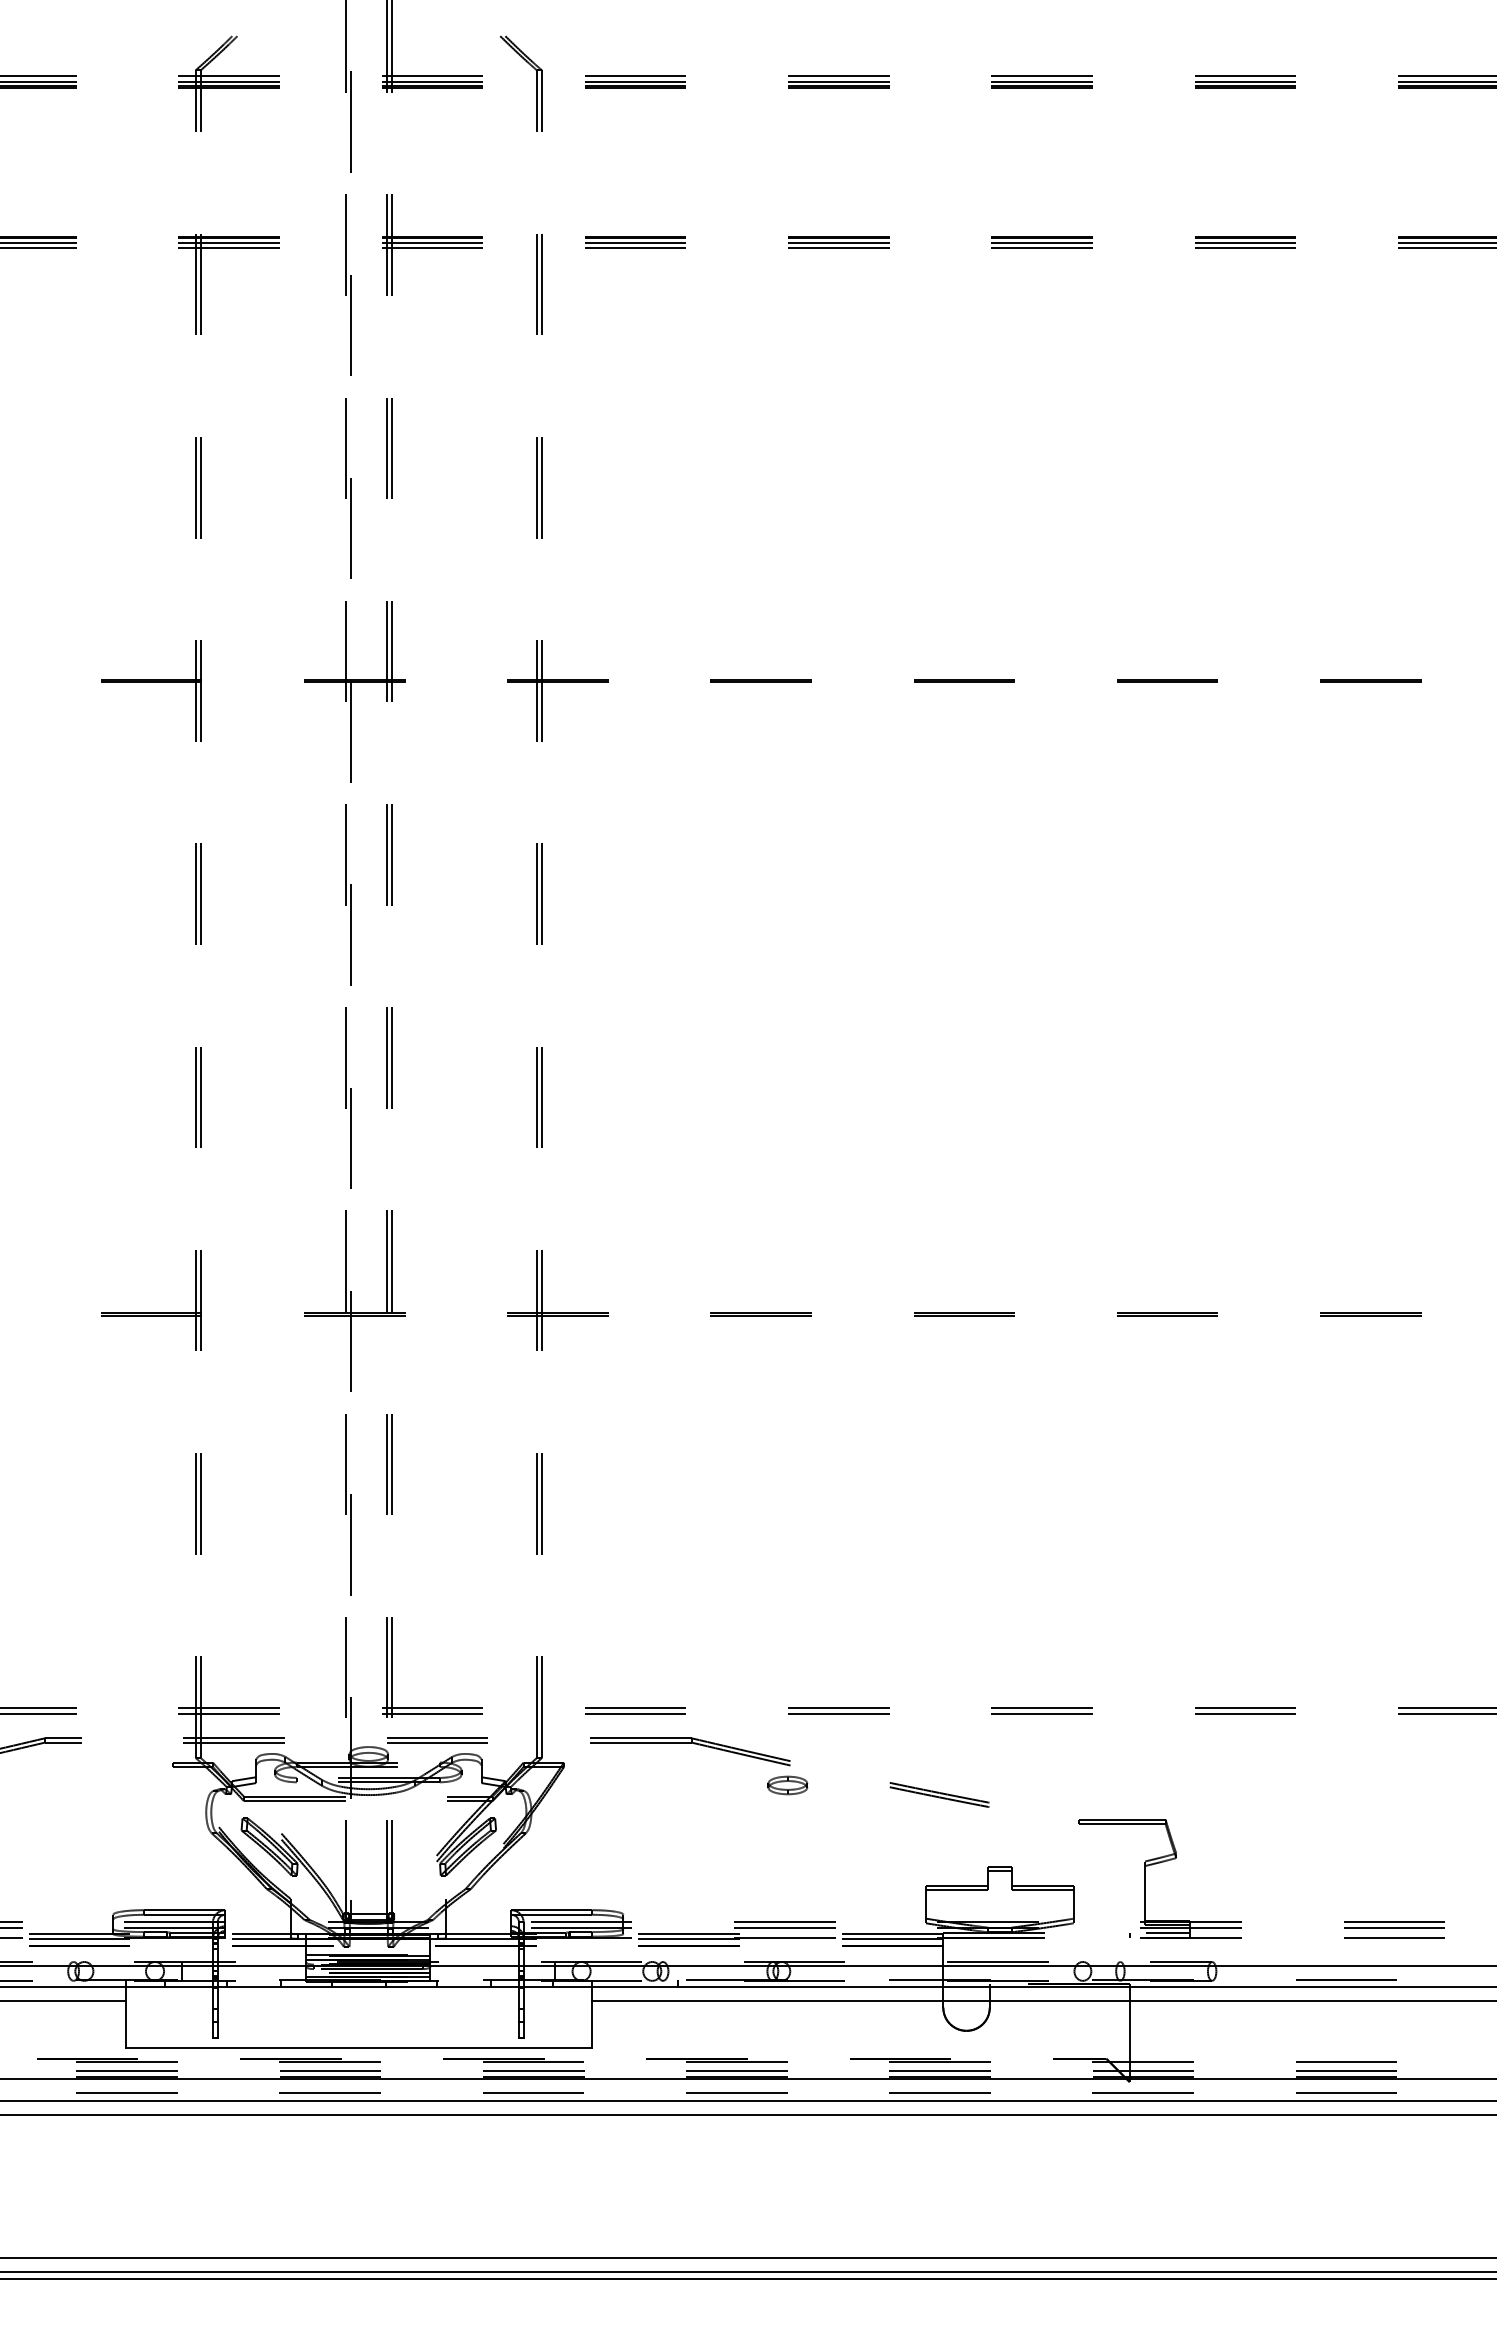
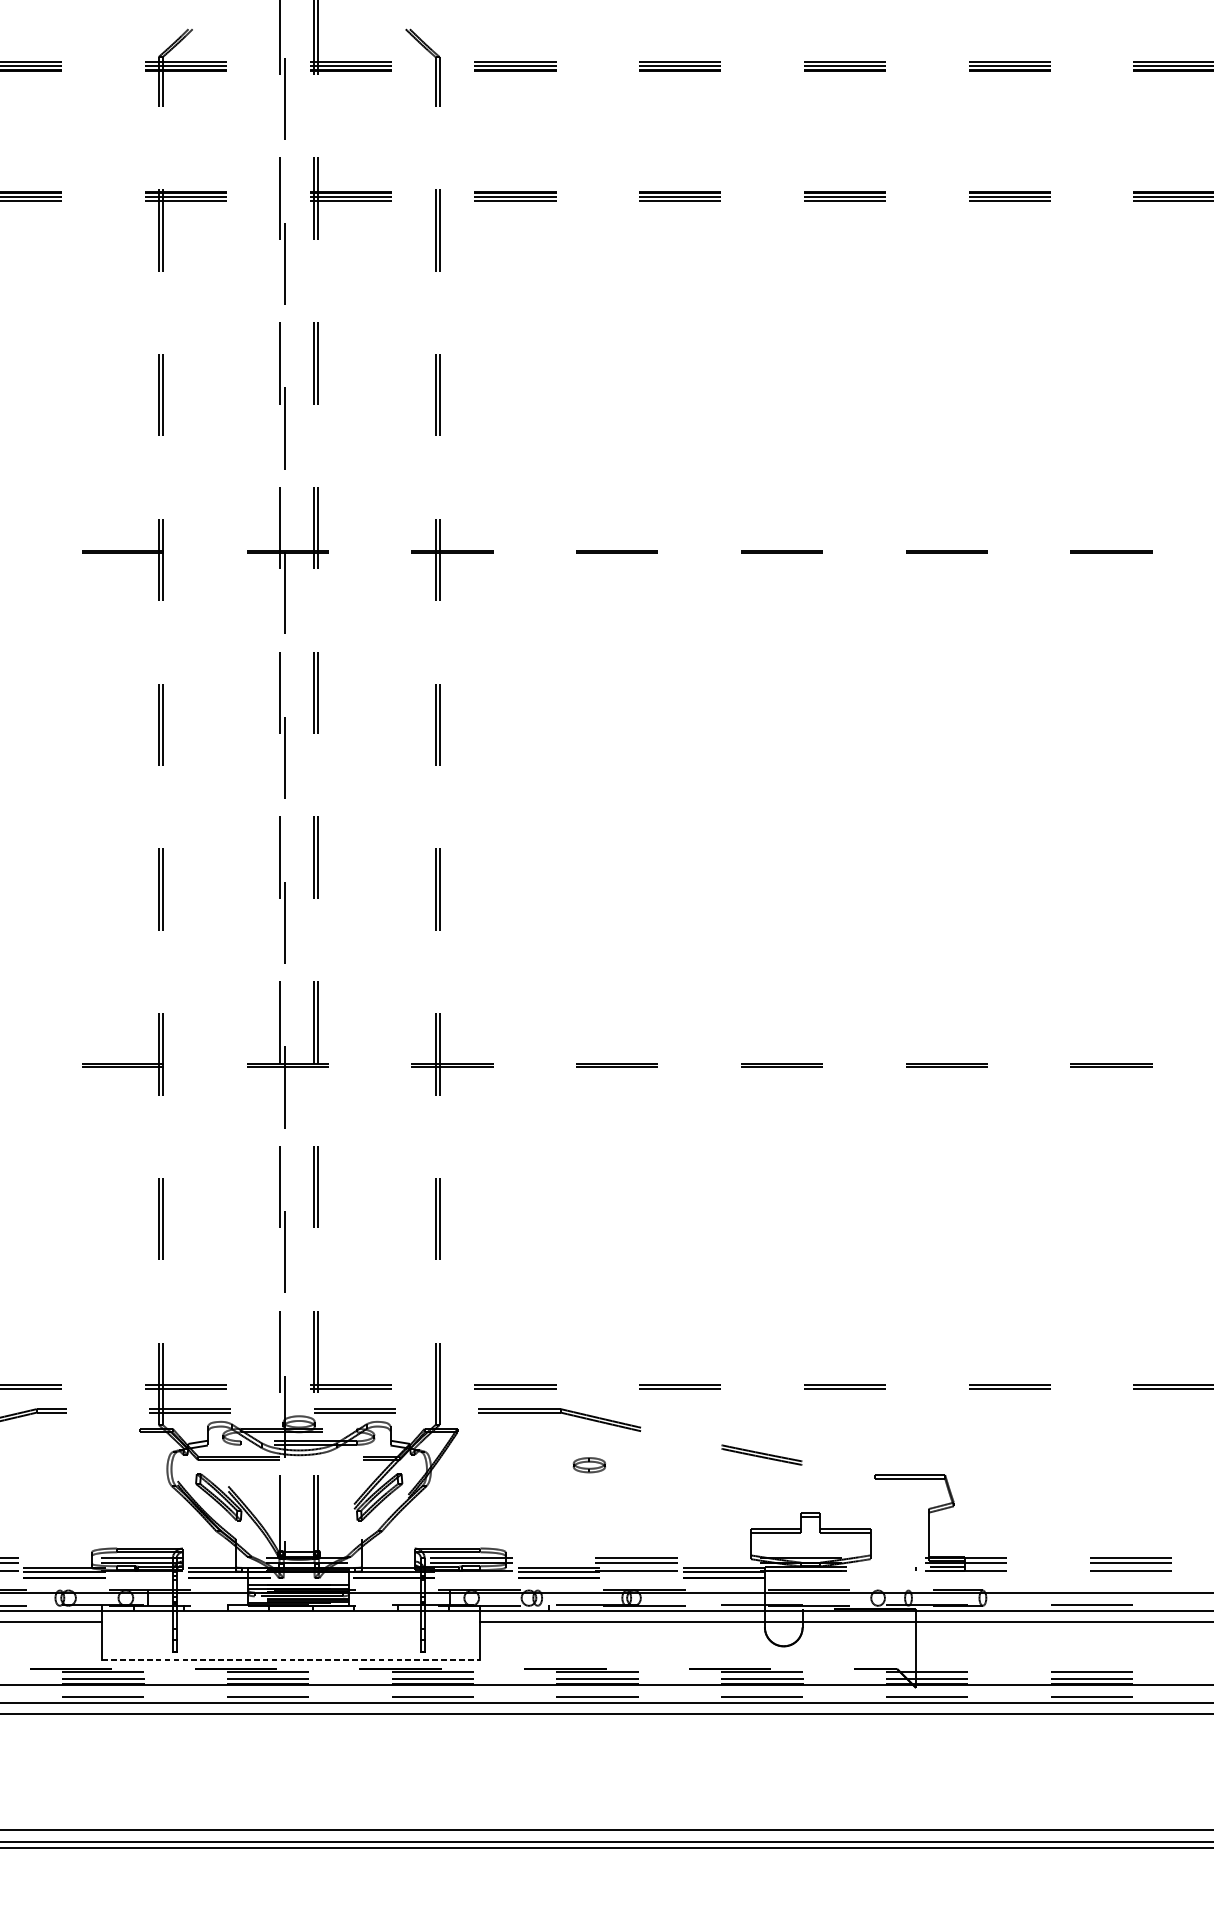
part: (787, 1785) -> (589, 1465), moved
line: (359, 2047) -> (291, 1659), solid -> dashed

